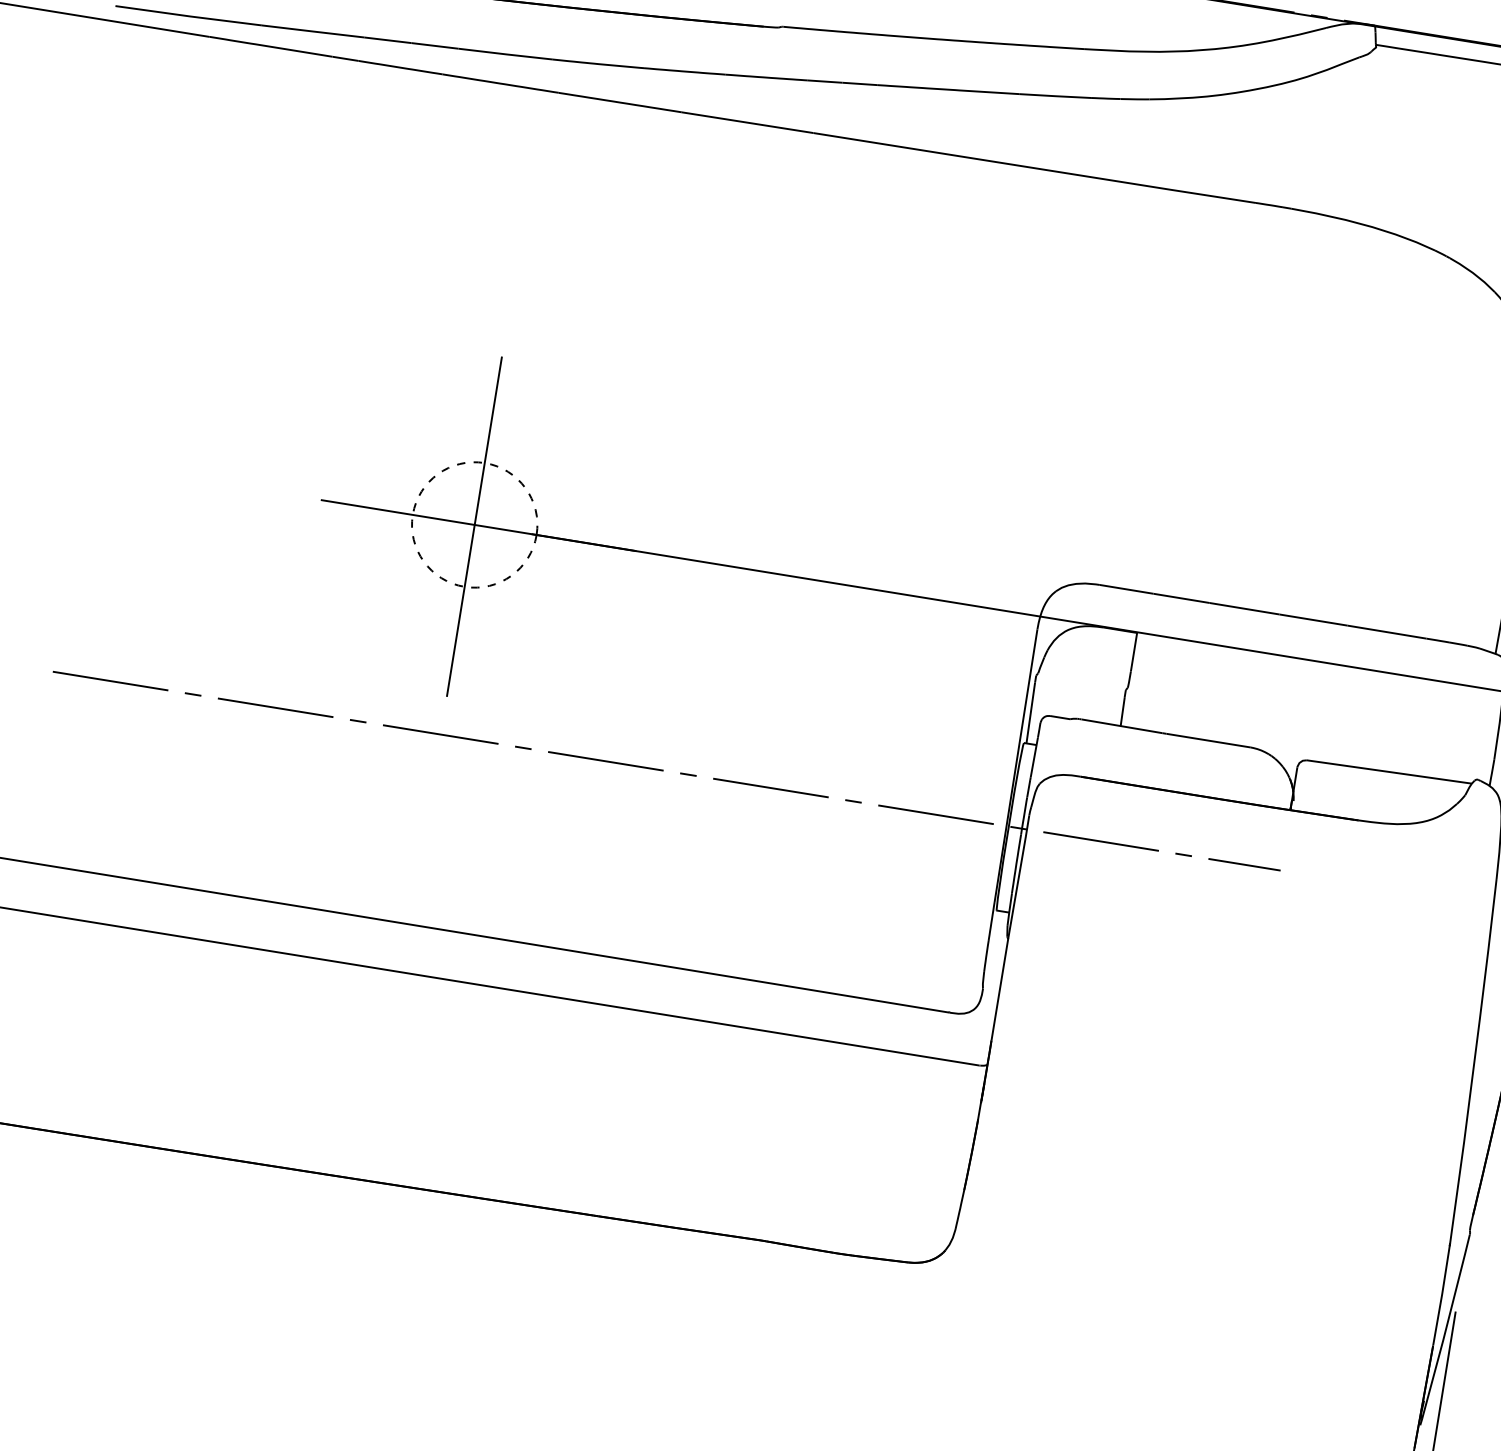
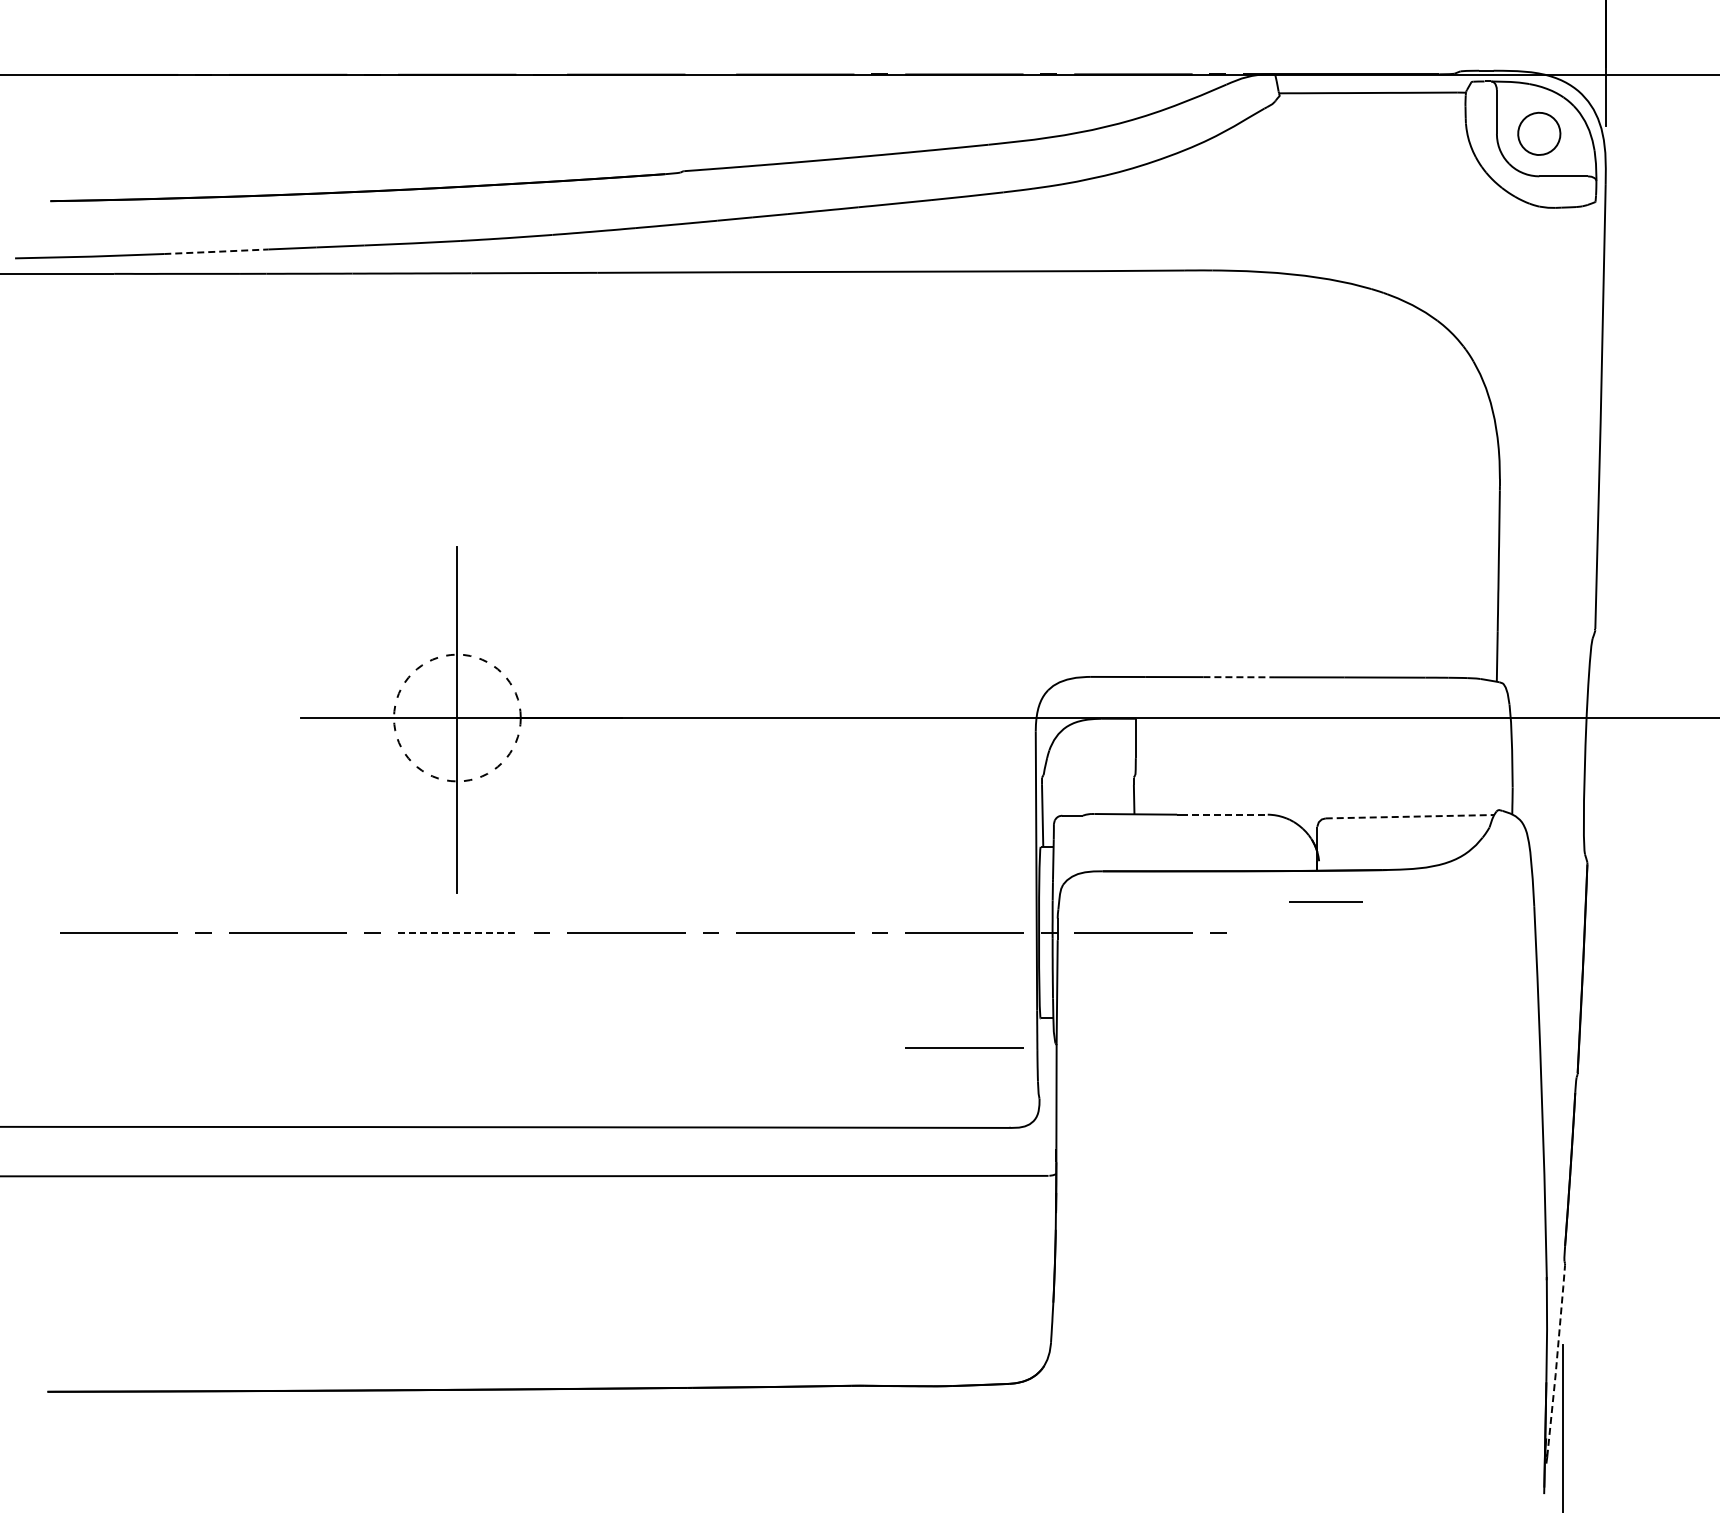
line: (313, 31) -> (216, 251), solid -> dashed
line: (1244, 609) -> (1239, 677), solid -> dashed
line: (440, 734) -> (457, 932), solid -> dashed
line: (1209, 740) -> (1225, 814), solid -> dashed
line: (1389, 771) -> (1410, 816), solid -> dashed
line: (1243, 864) -> (1325, 901), moved
line: (917, 926) -> (964, 1047), added
line: (1446, 1327) -> (1556, 1361), solid -> dashed

